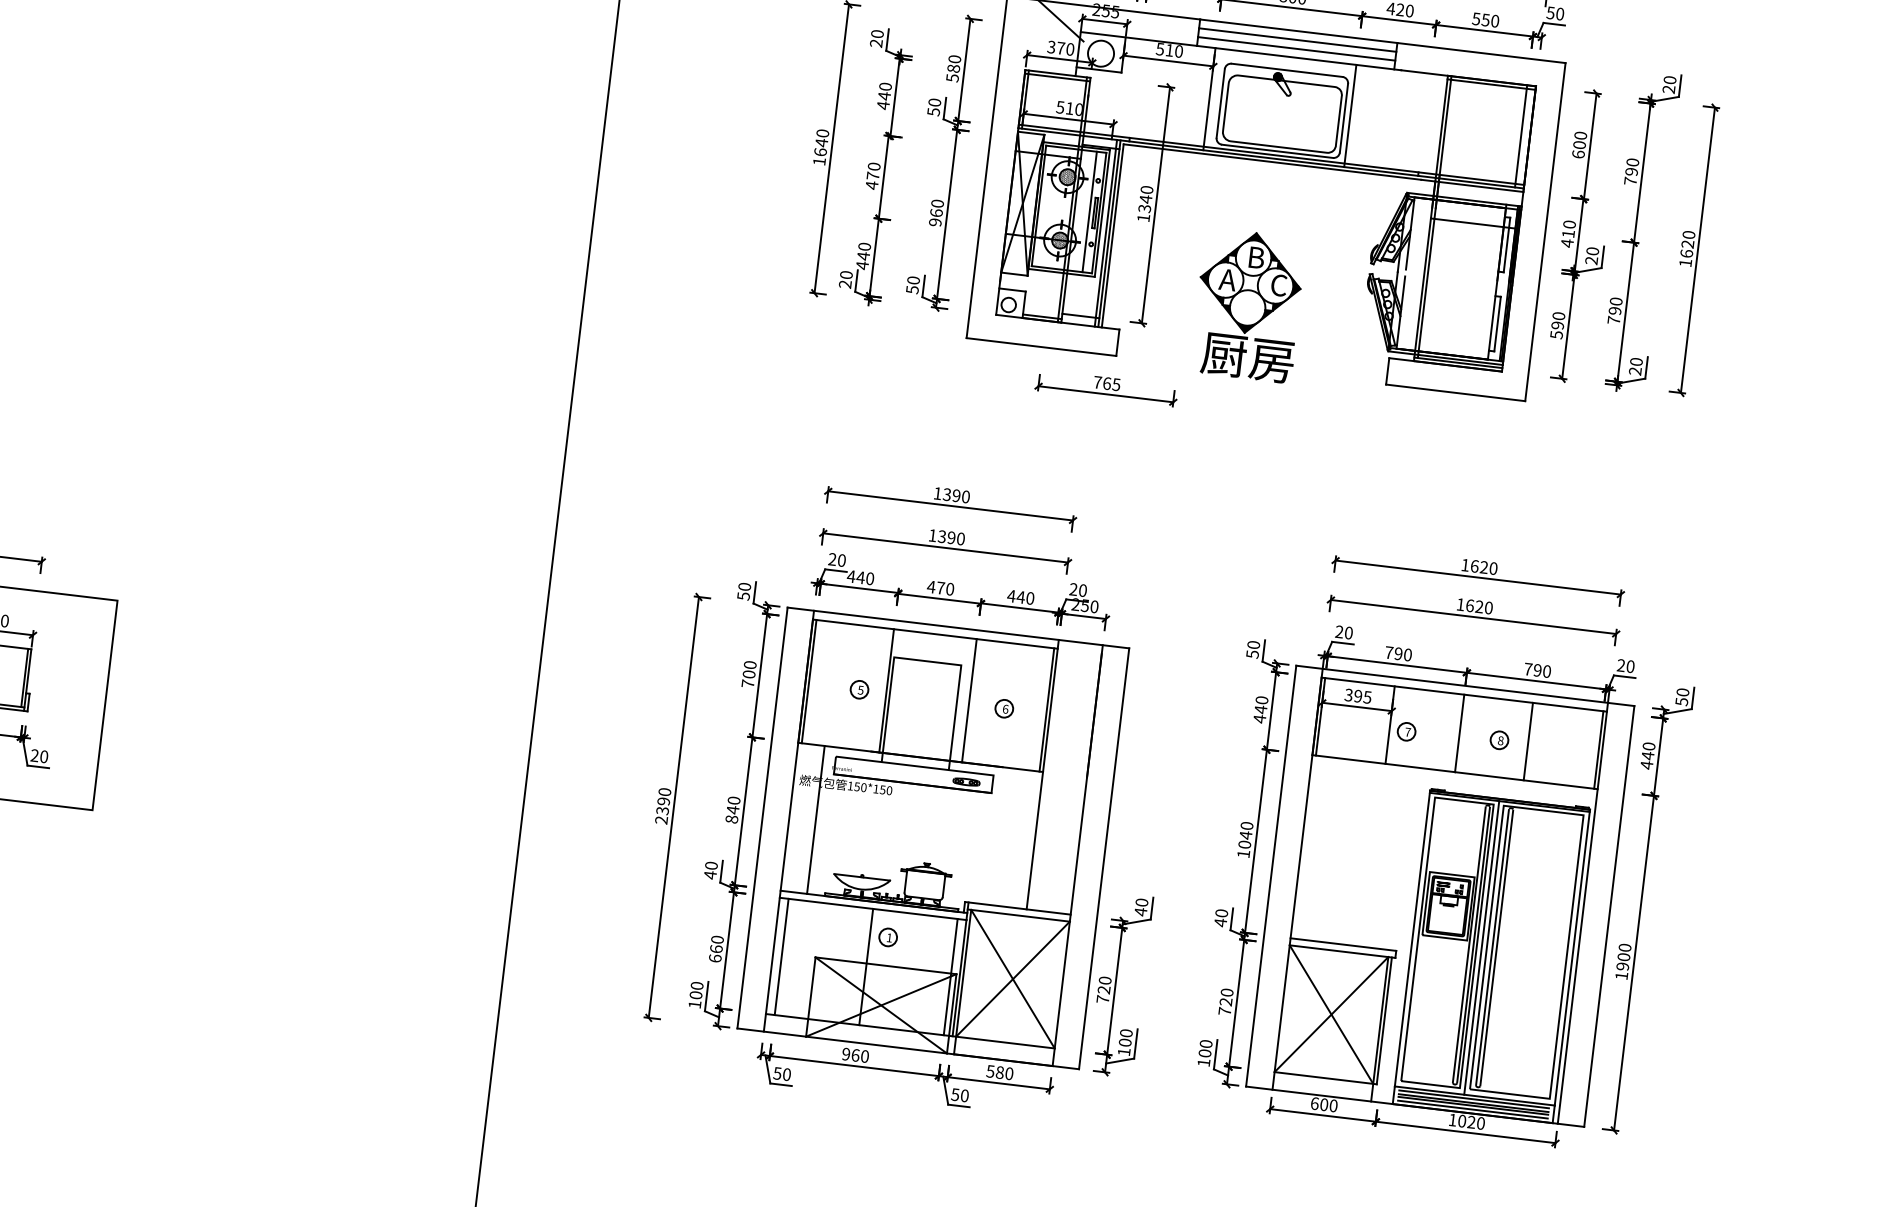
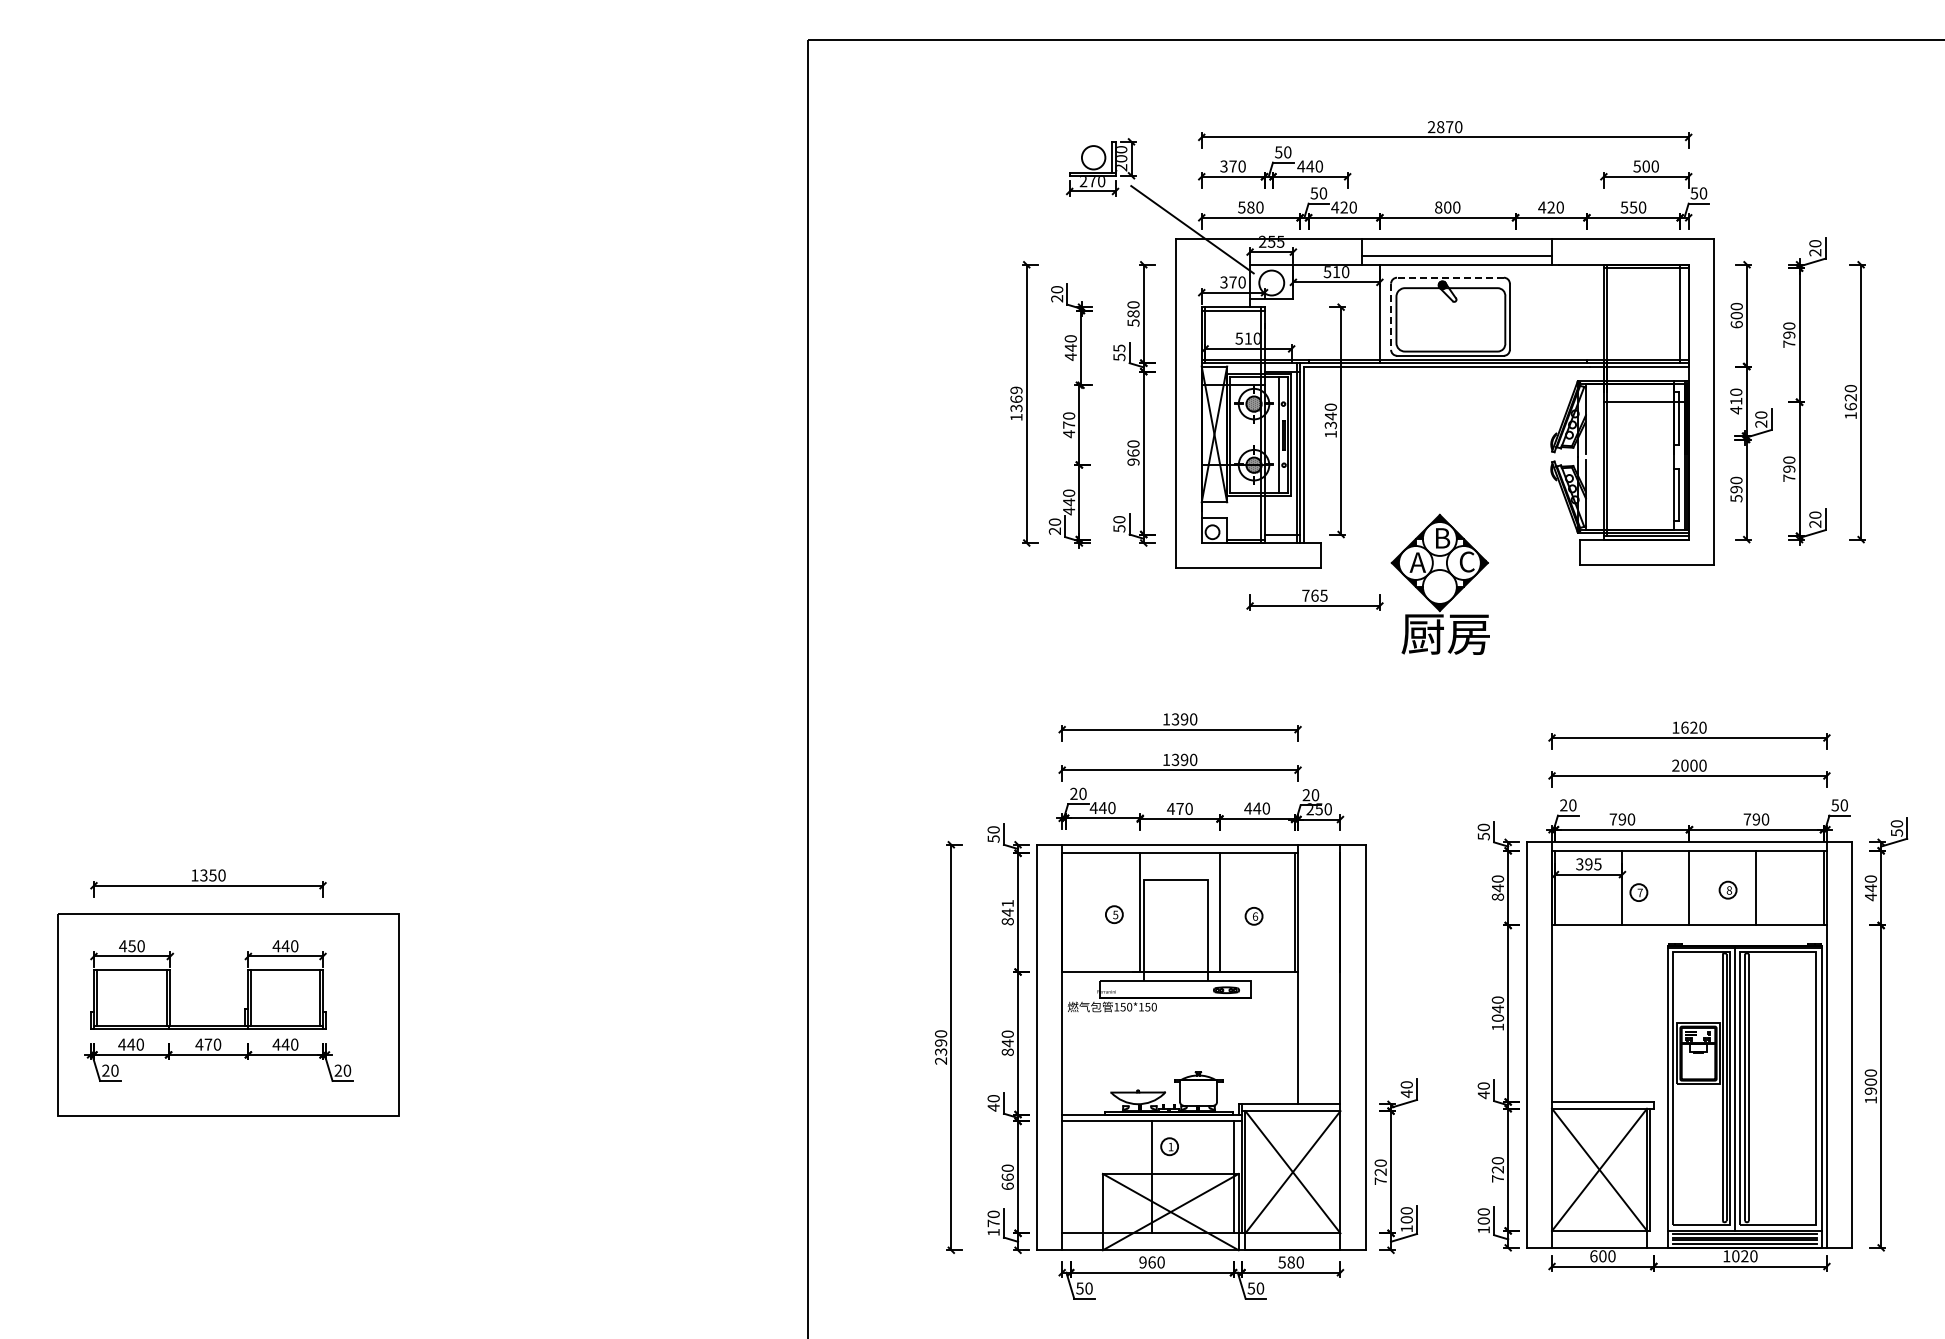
line: (1298, 39) -> (1457, 247), removed
line: (1286, 69) -> (1449, 277), solid -> dashed
text: (934, 102) -> (1119, 348), 50 -> 55
line: (1221, 104) -> (1391, 317), solid -> dashed
line: (1350, 115) -> (1515, 313), removed
text: (821, 142) -> (1016, 399), 1640 -> 1369
part: (1247, 304) -> (1439, 583), moved
text: (1469, 605) -> (1684, 765), 1620 -> 2000
text: (1620, 665) -> (1834, 805), 20 -> 50
text: (748, 674) -> (1007, 912), 700 -> 841
line: (809, 681) -> (1065, 912), removed
text: (1259, 719) -> (1497, 897), 440 -> 840
line: (815, 820) -> (1087, 1043), removed
line: (781, 957) -> (1070, 1177), removed
text: (695, 995) -> (993, 1223), 100 -> 170

